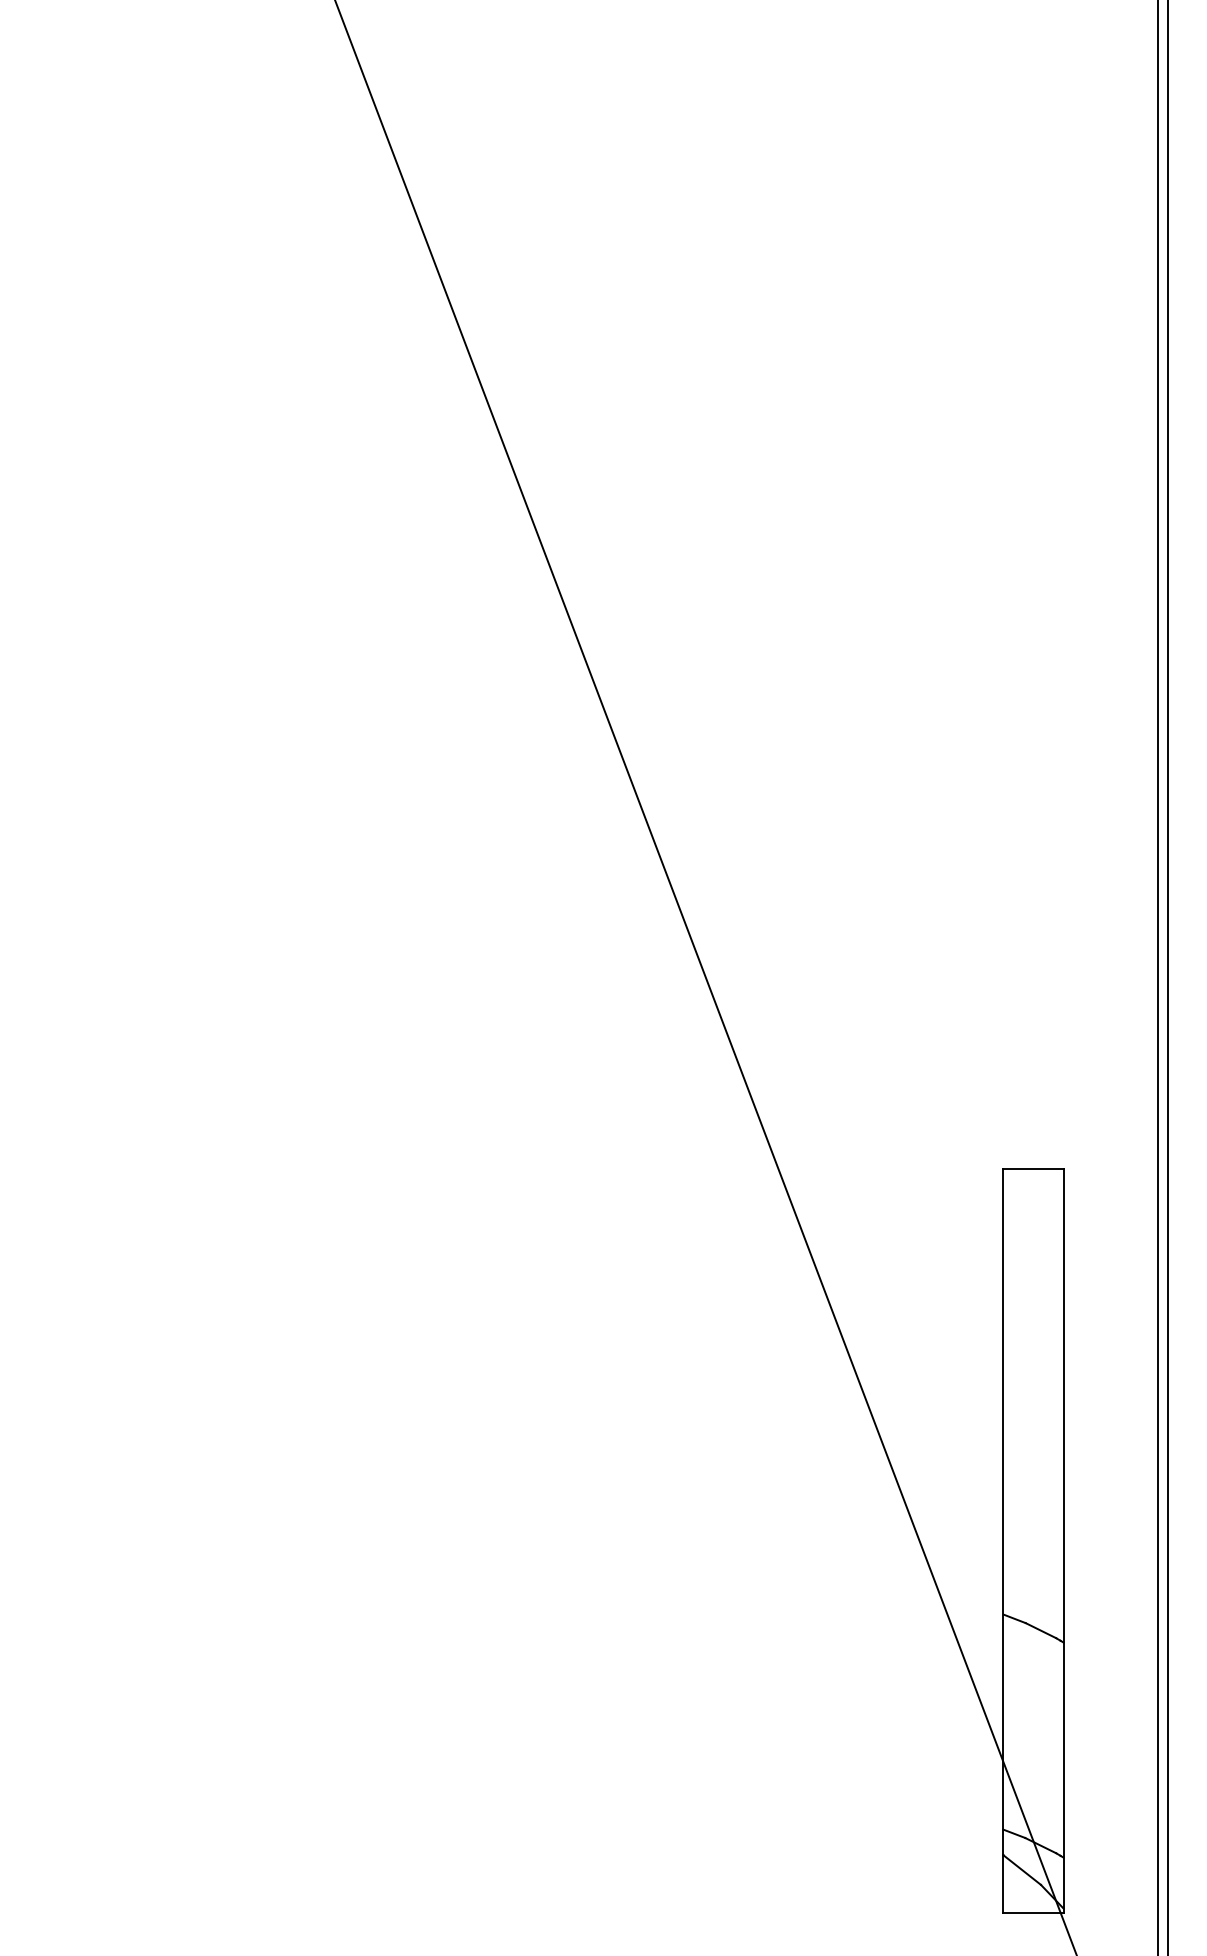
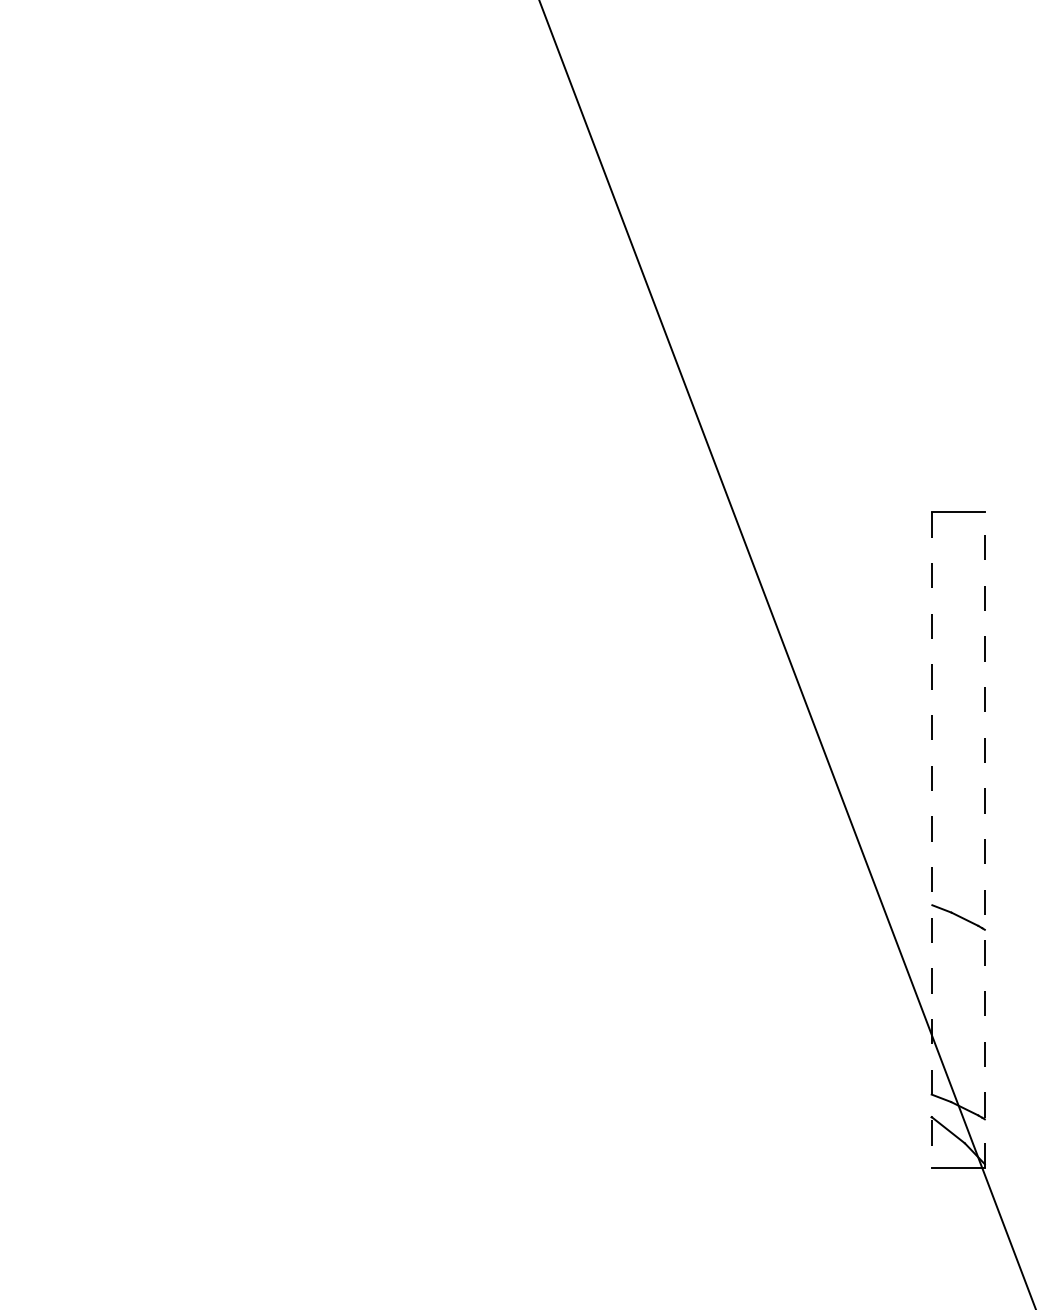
line: (1063, 1540) -> (984, 839), solid -> dashed
line: (1003, 1541) -> (931, 840), solid -> dashed

